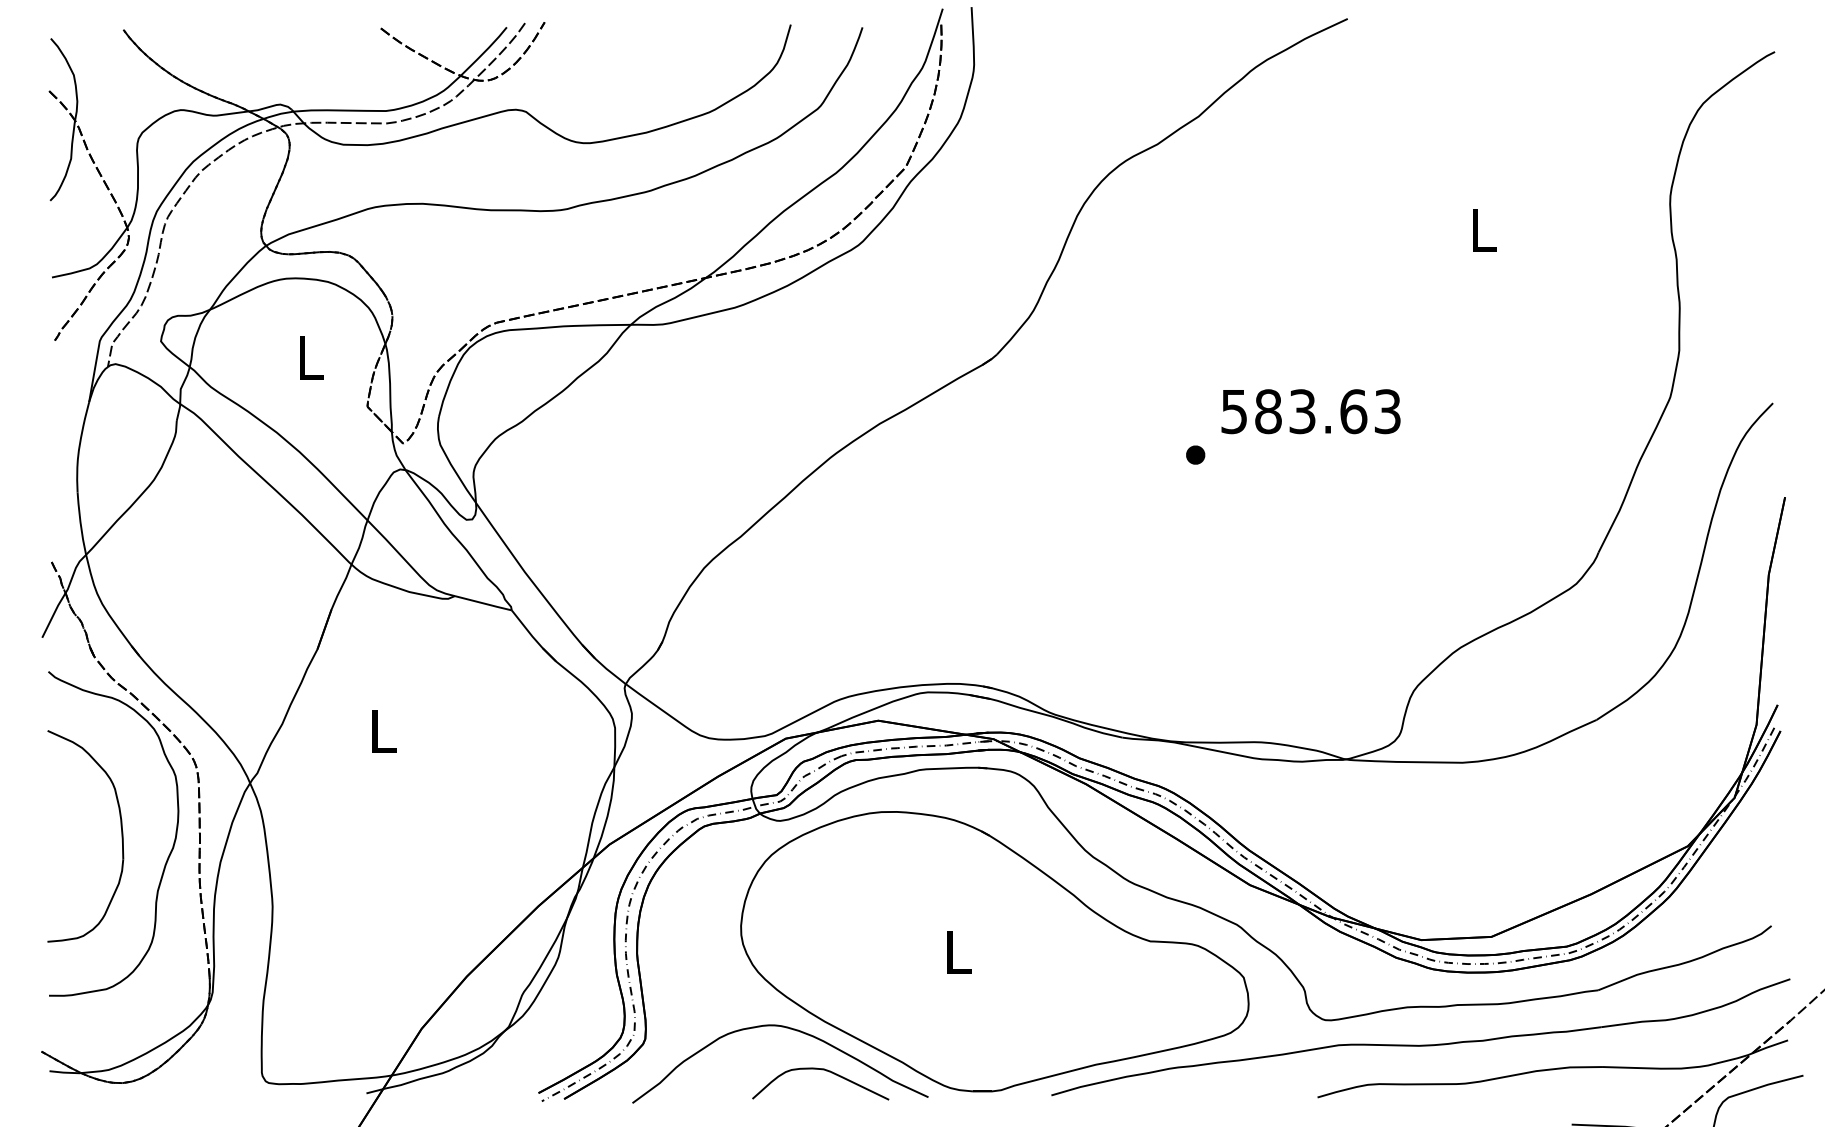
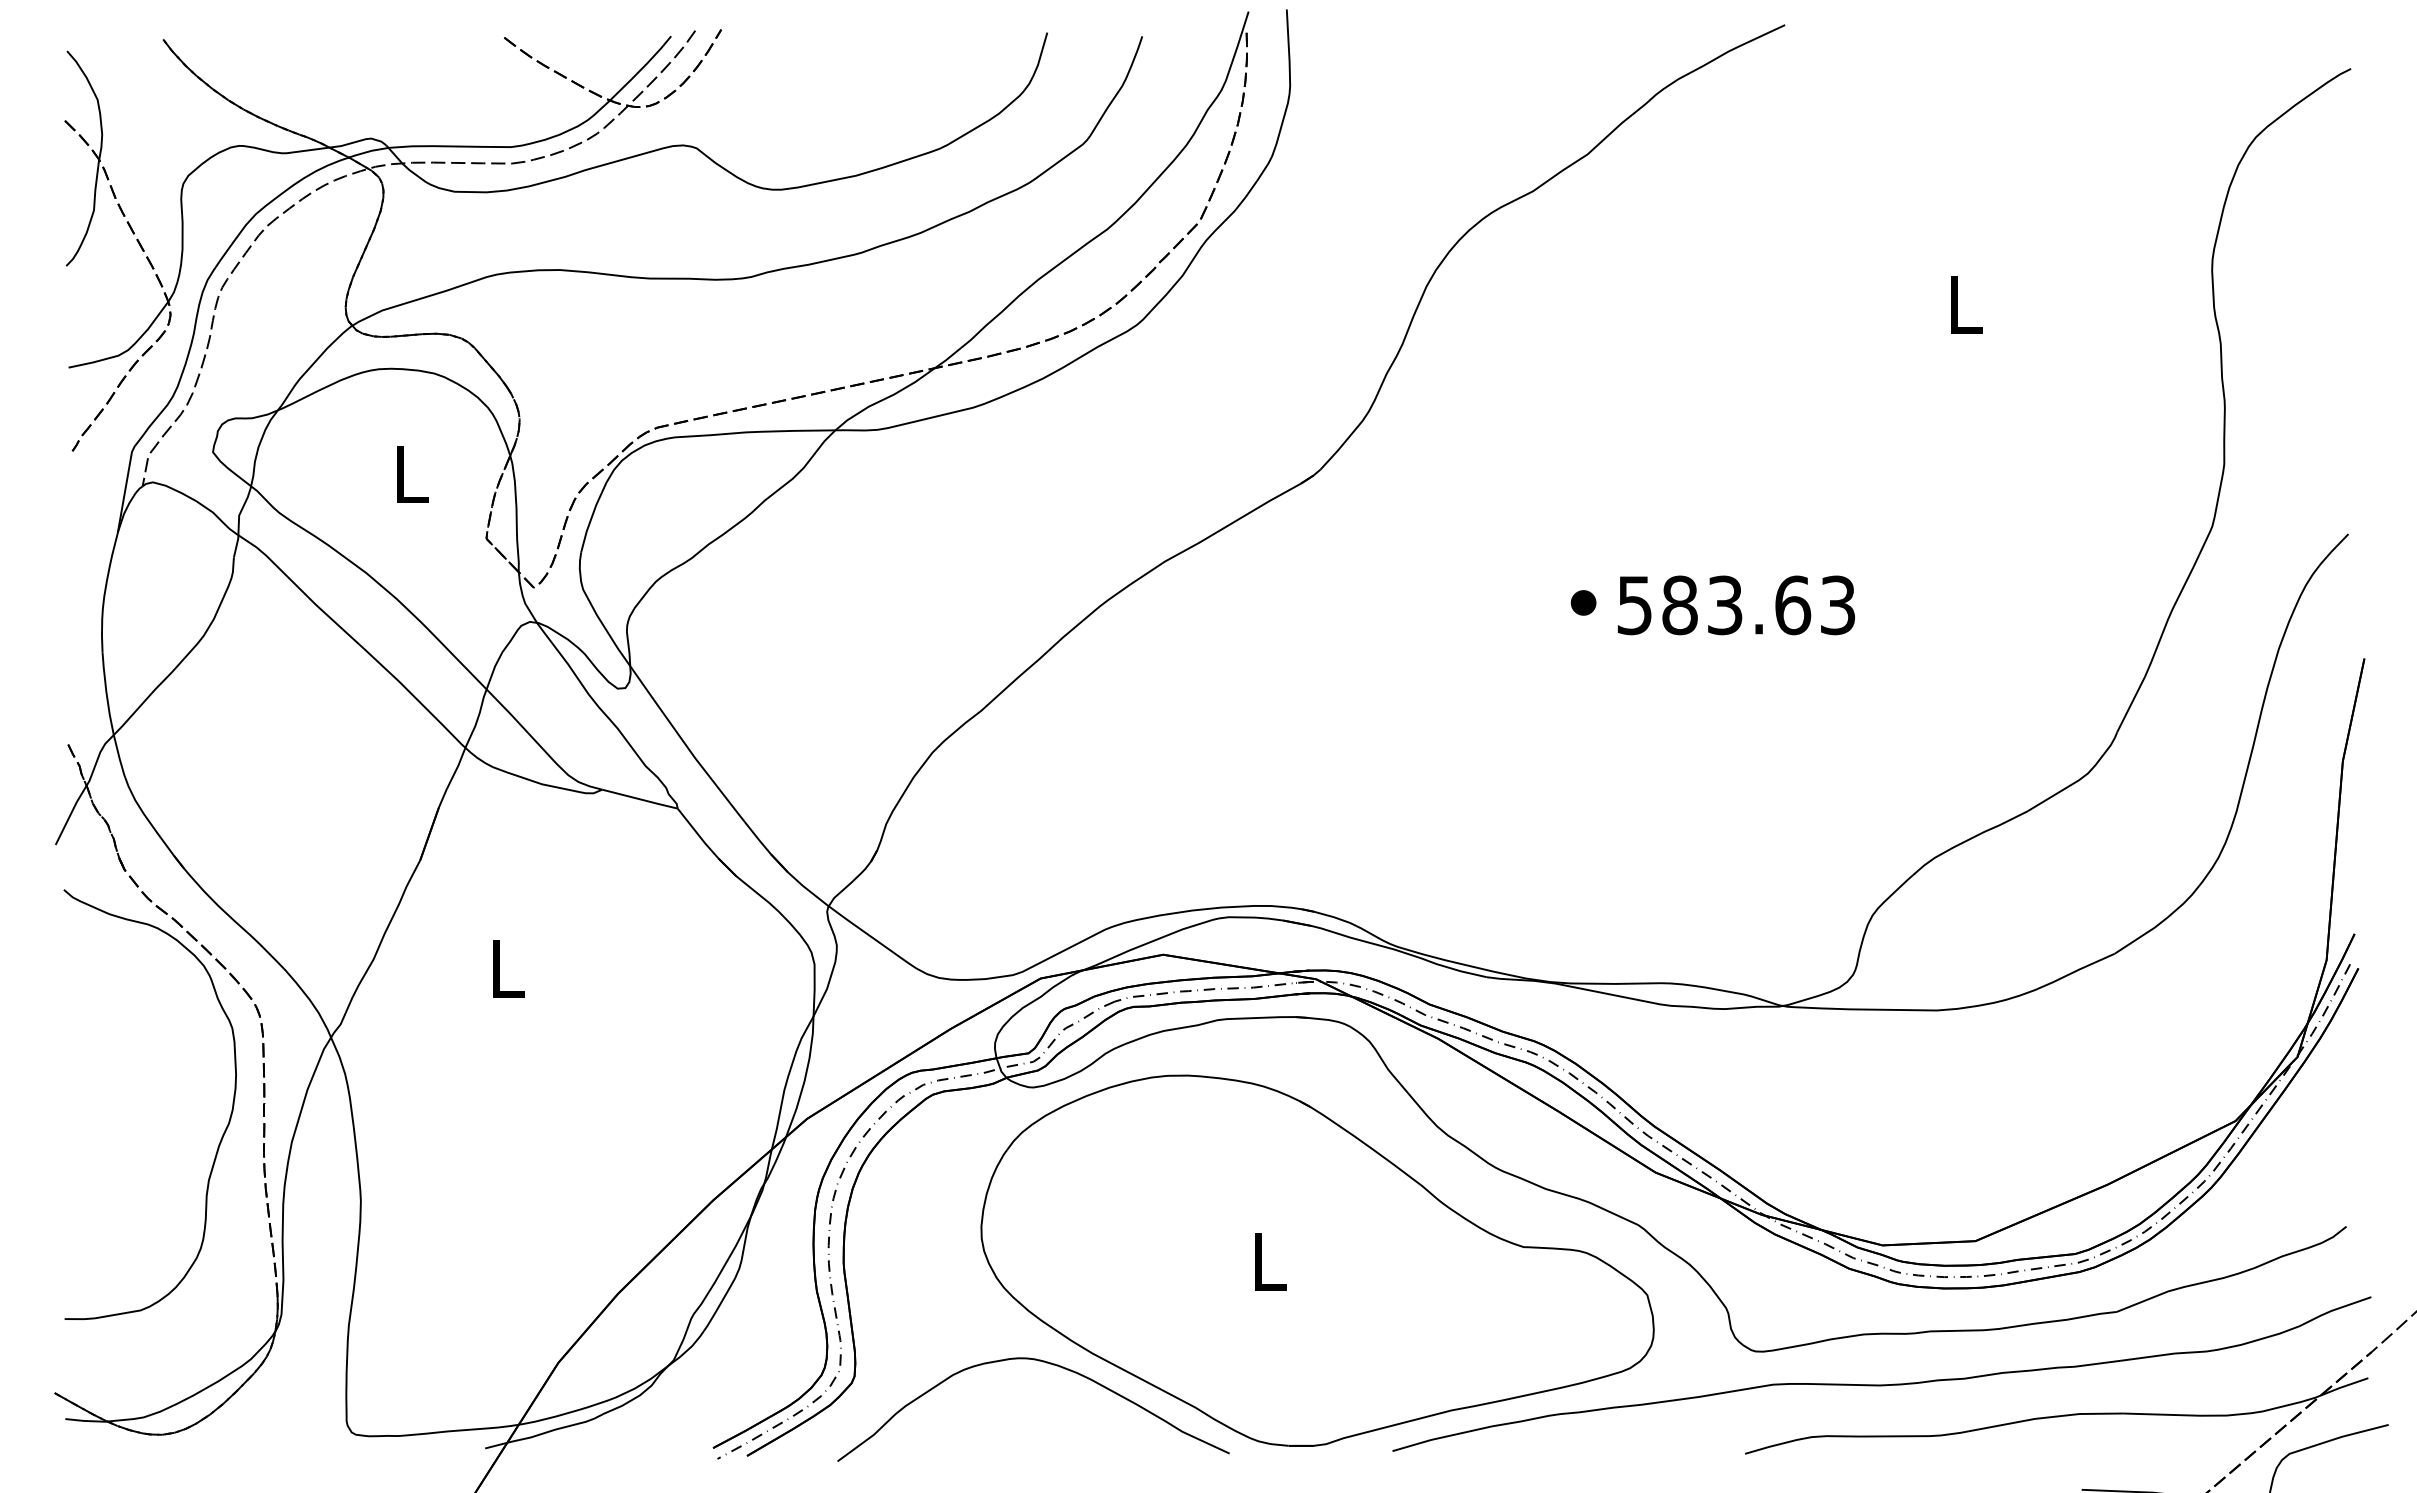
text: (1311, 411) -> (1736, 605), moved
part: (121, 832) -> (160, 1103), removed
curve: (820, 1070) -> (1086, 1417), removed

